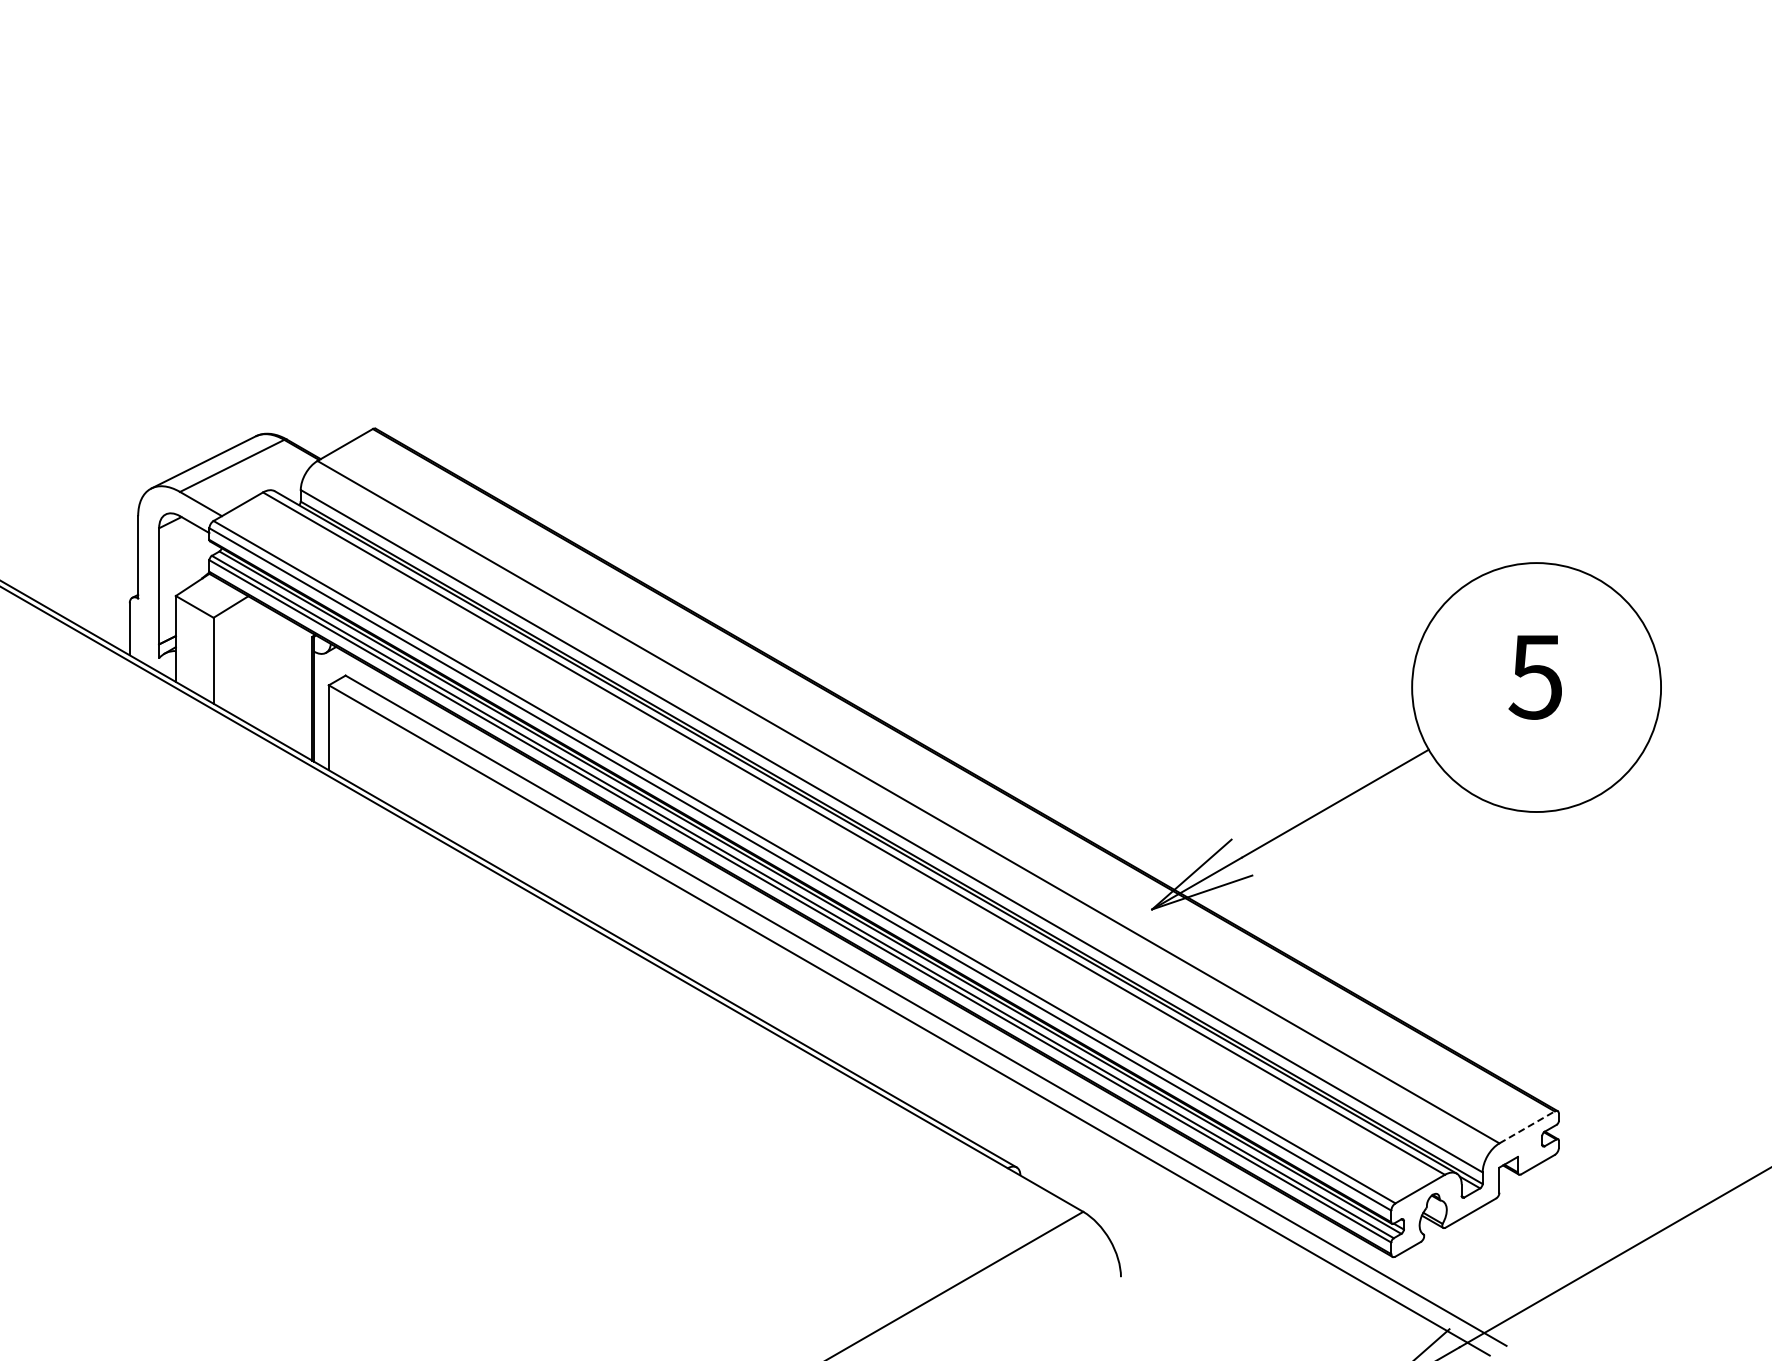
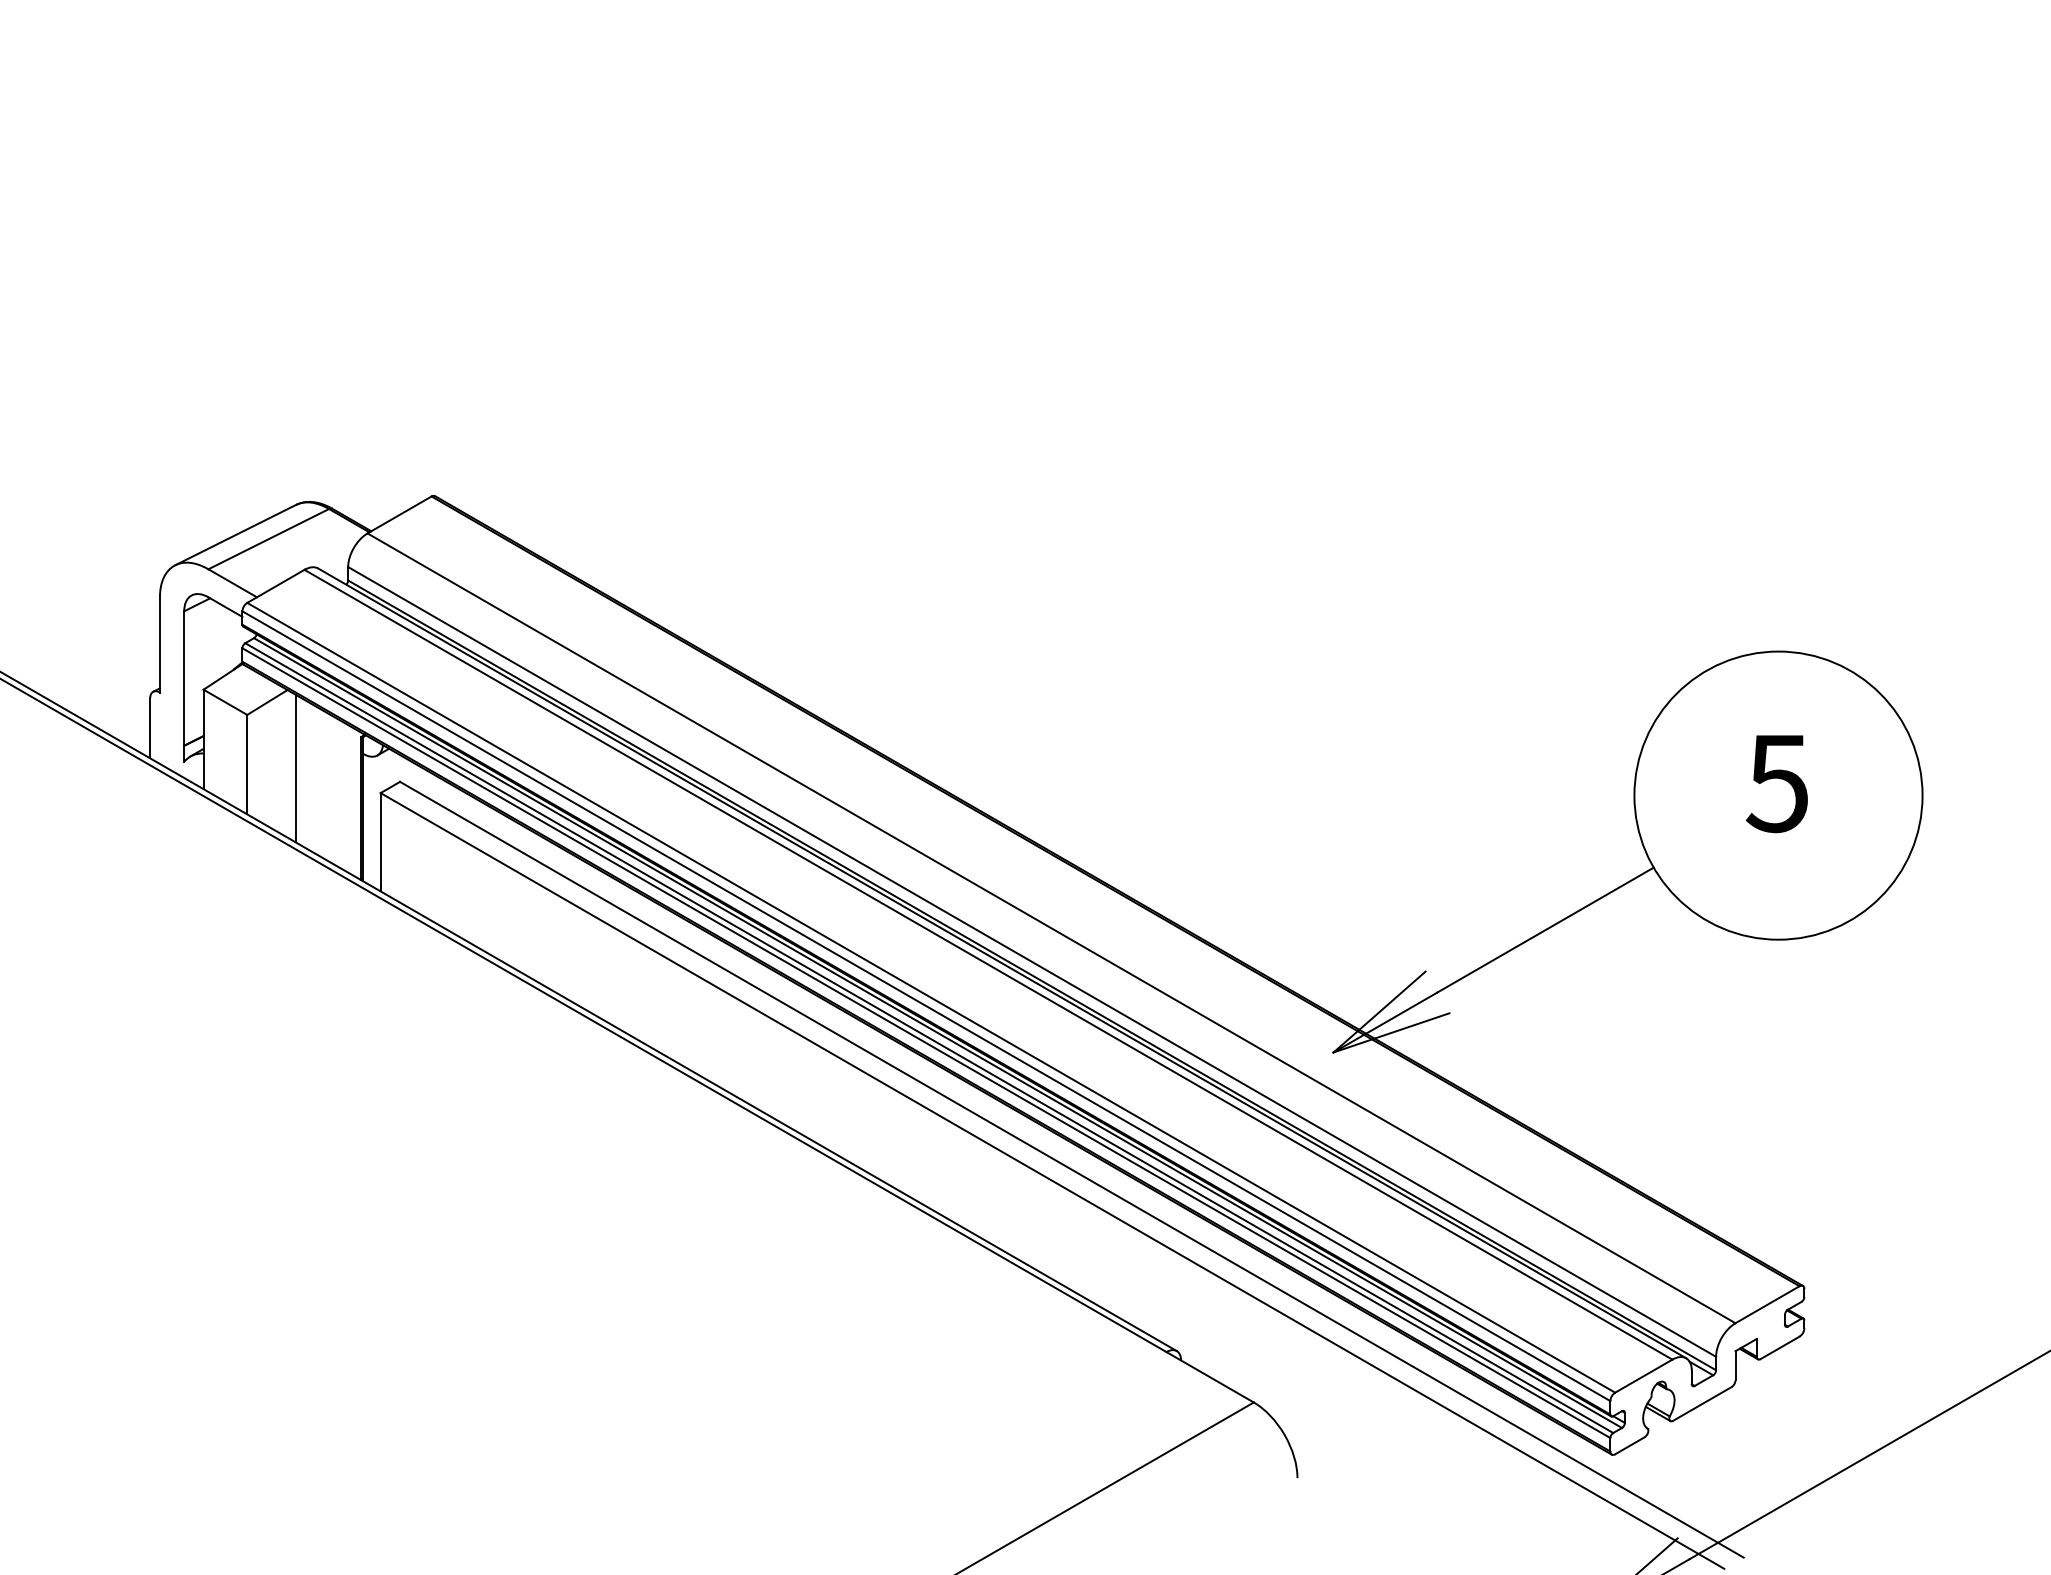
line: (255, 663) -> (295, 767), added
line: (1527, 1127) -> (1767, 1304), dashed -> solid

